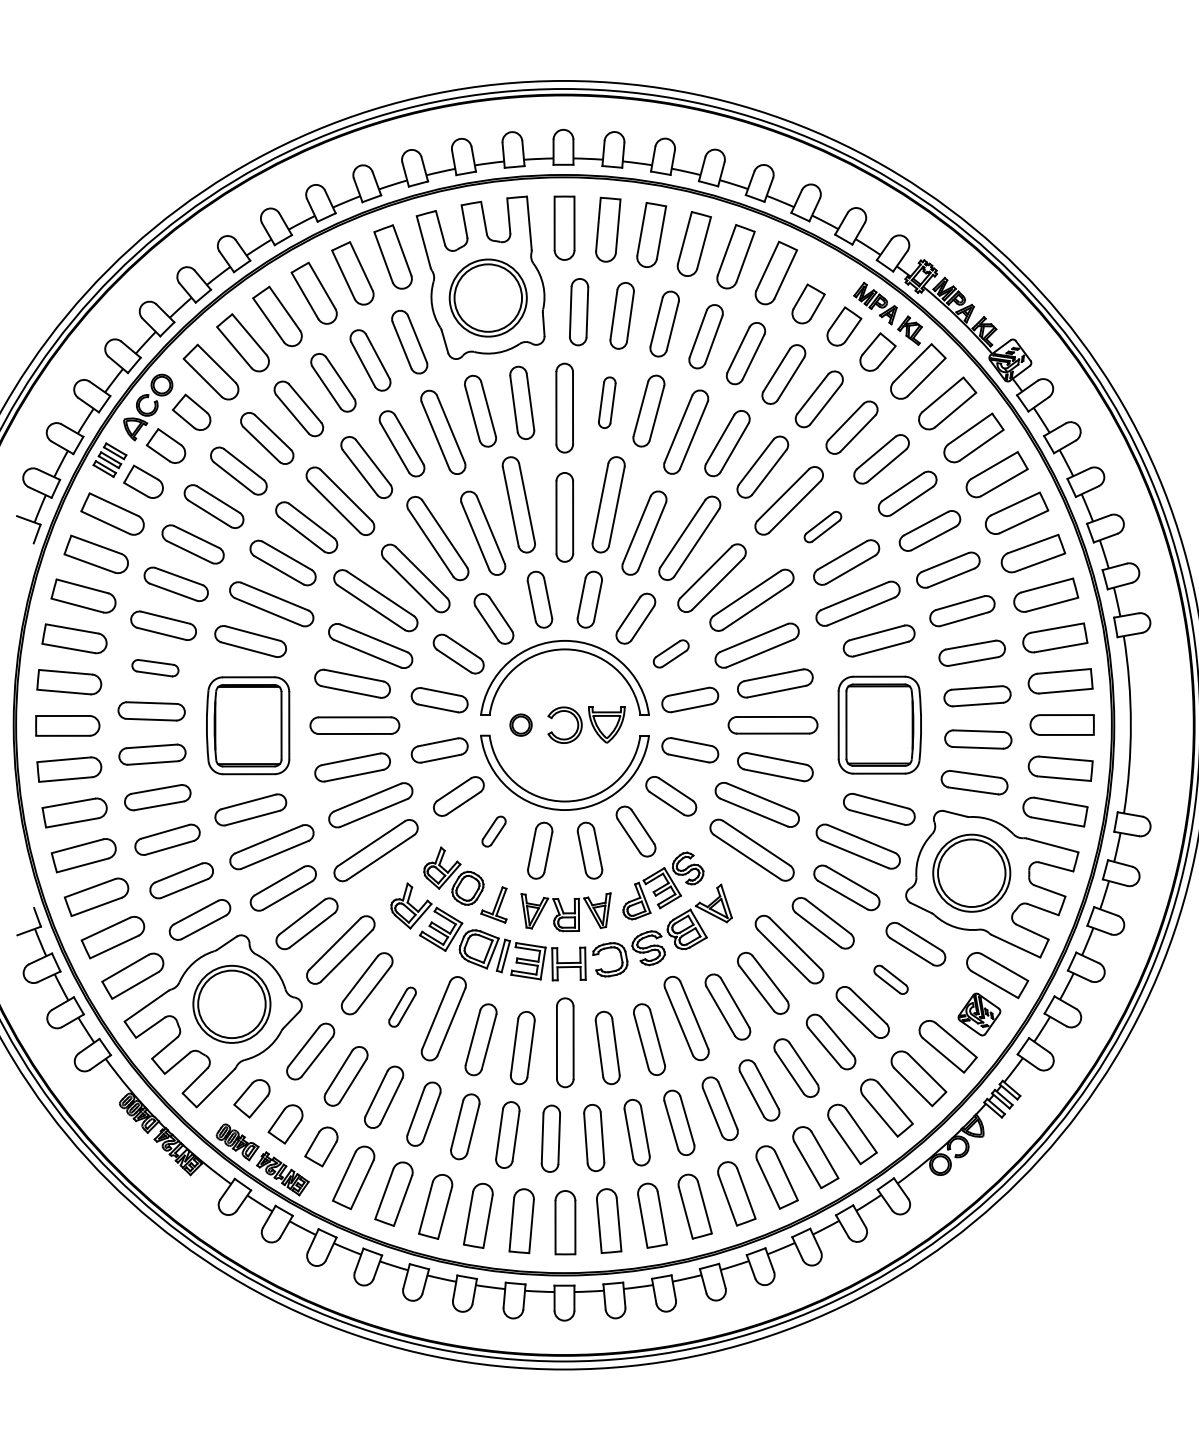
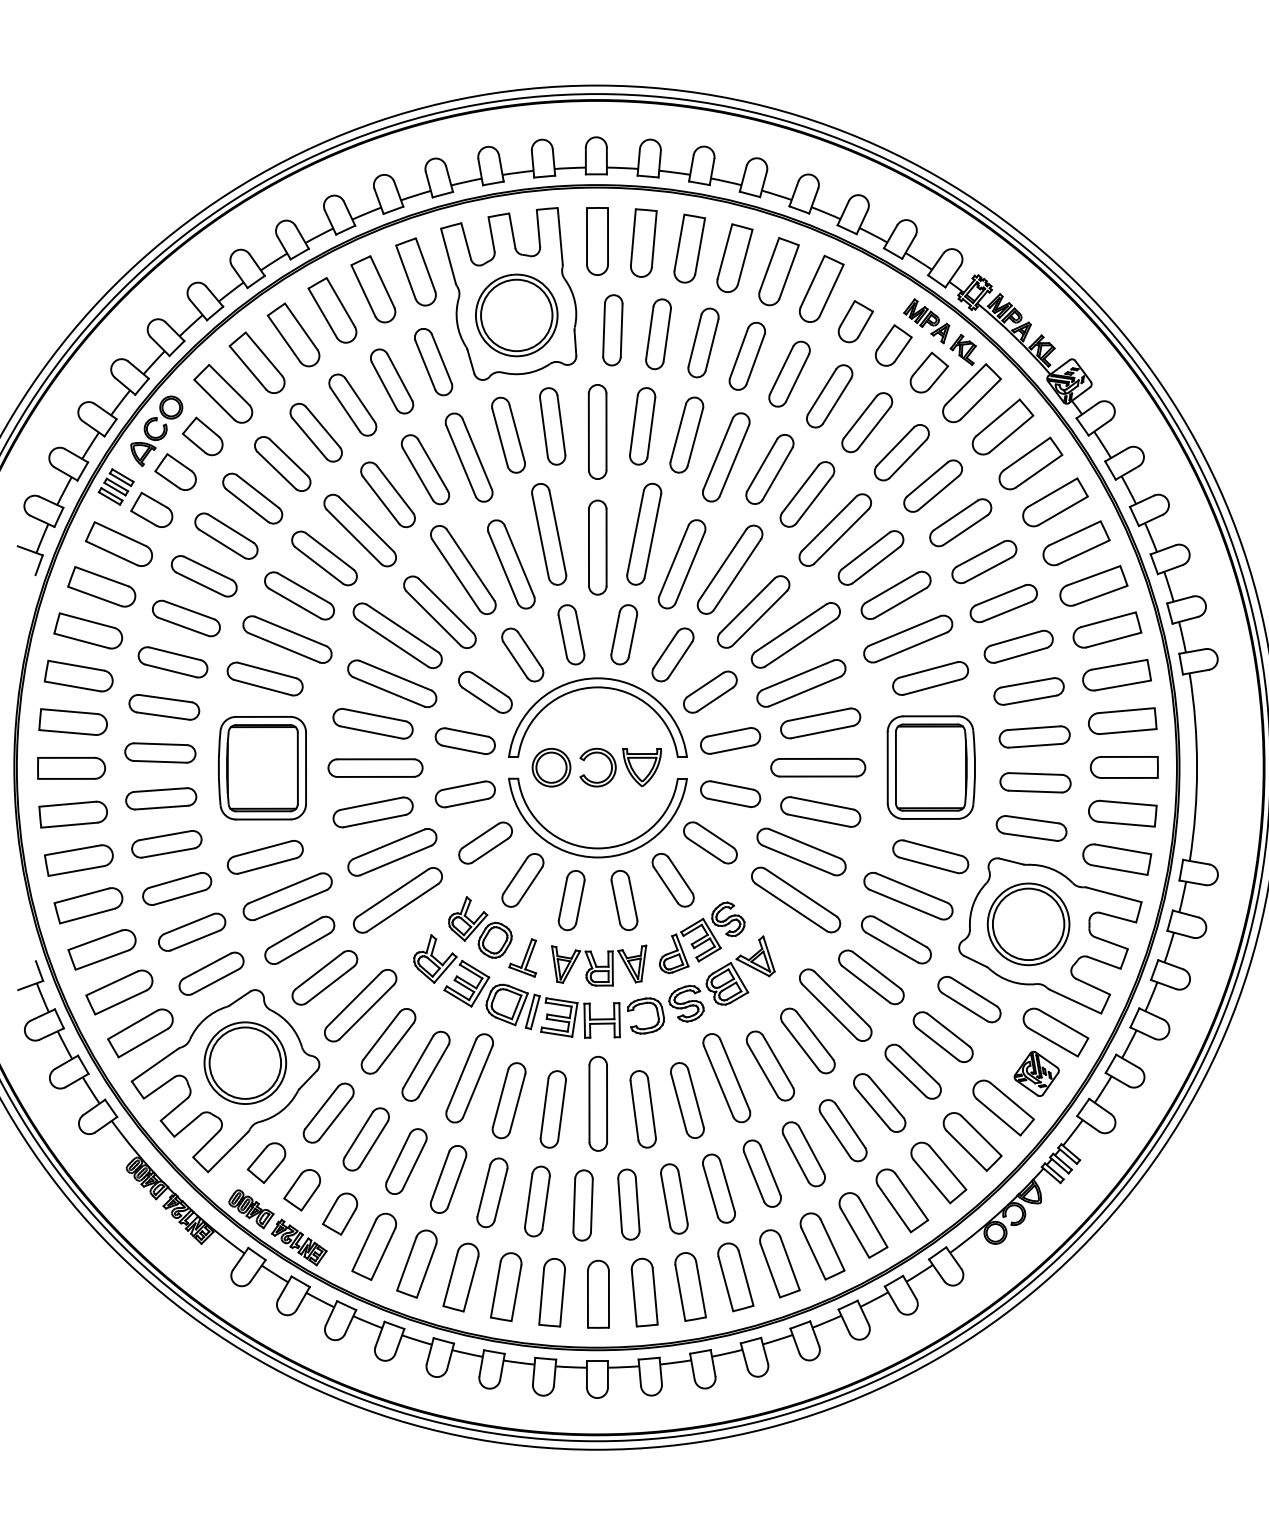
part: (607, 402) -> (642, 425), size x1.43
part: (822, 526) -> (870, 557), size x1.67
part: (671, 653) -> (710, 691), size x1.43
part: (155, 667) -> (164, 706), size x1.43
part: (520, 724) -> (550, 766), size x1.67
part: (493, 831) -> (522, 880), size x1.67
part: (890, 979) -> (942, 1036), size x1.67
part: (402, 1006) -> (425, 1065), size x1.67

